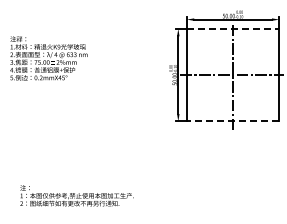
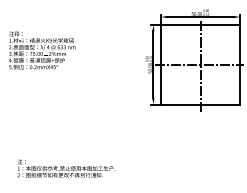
line: (233, 28) -> (200, 24), dashed -> solid
line: (232, 121) -> (200, 104), dashed -> solid

